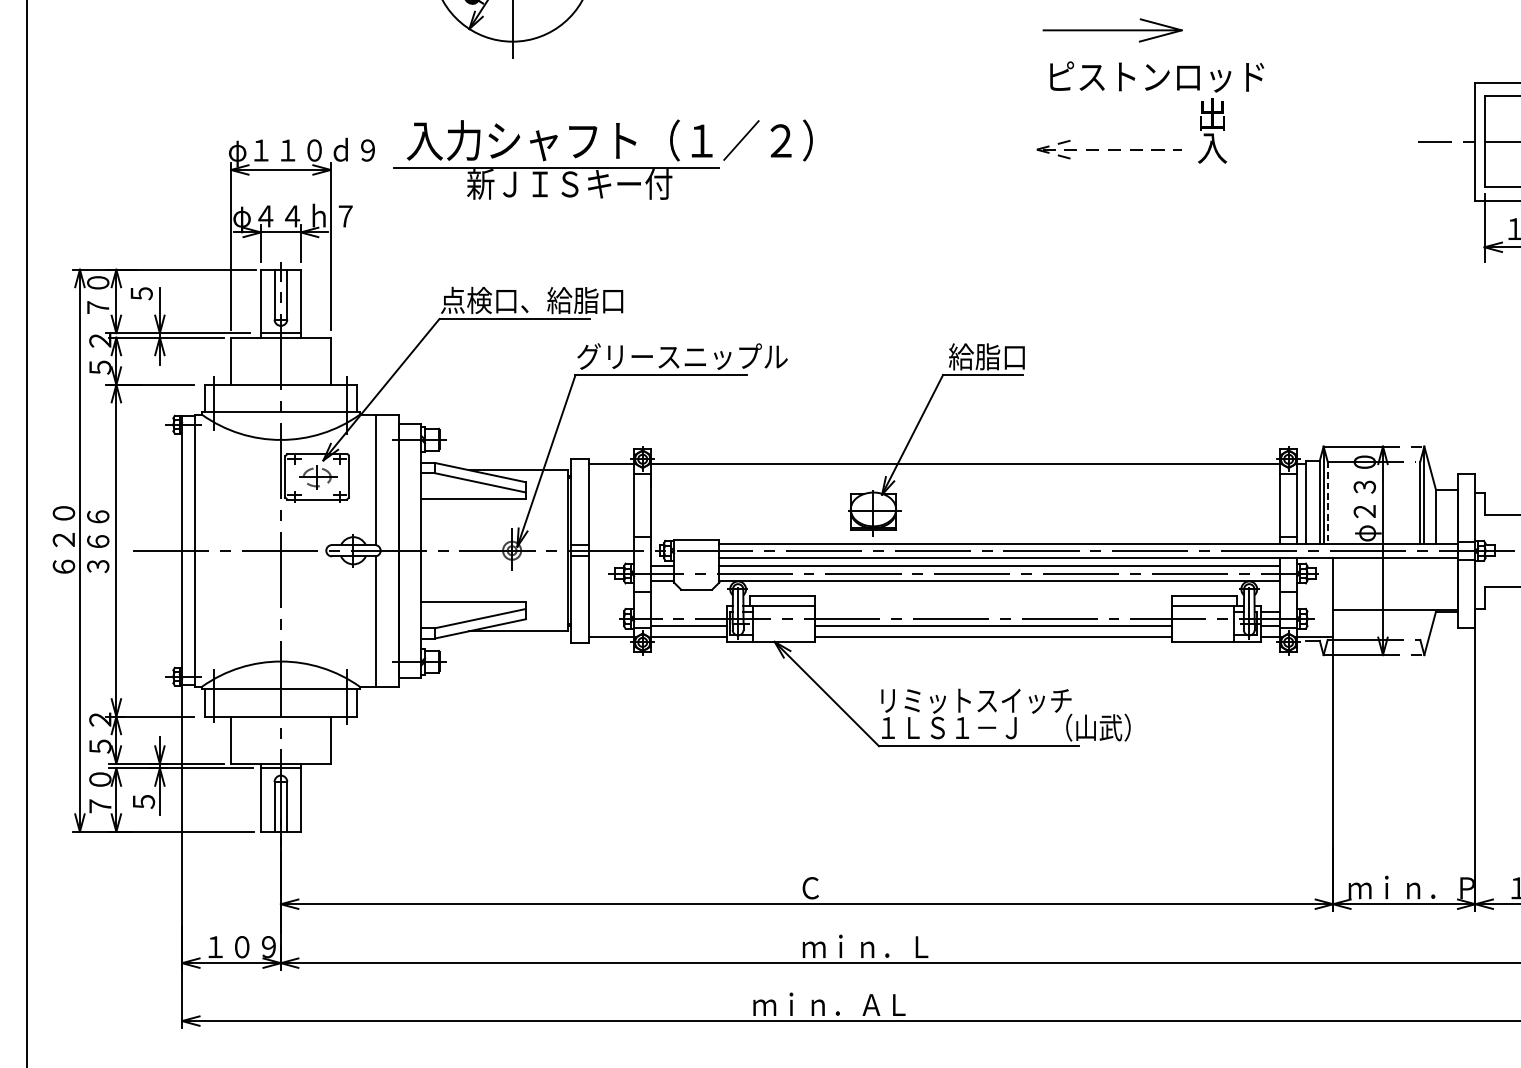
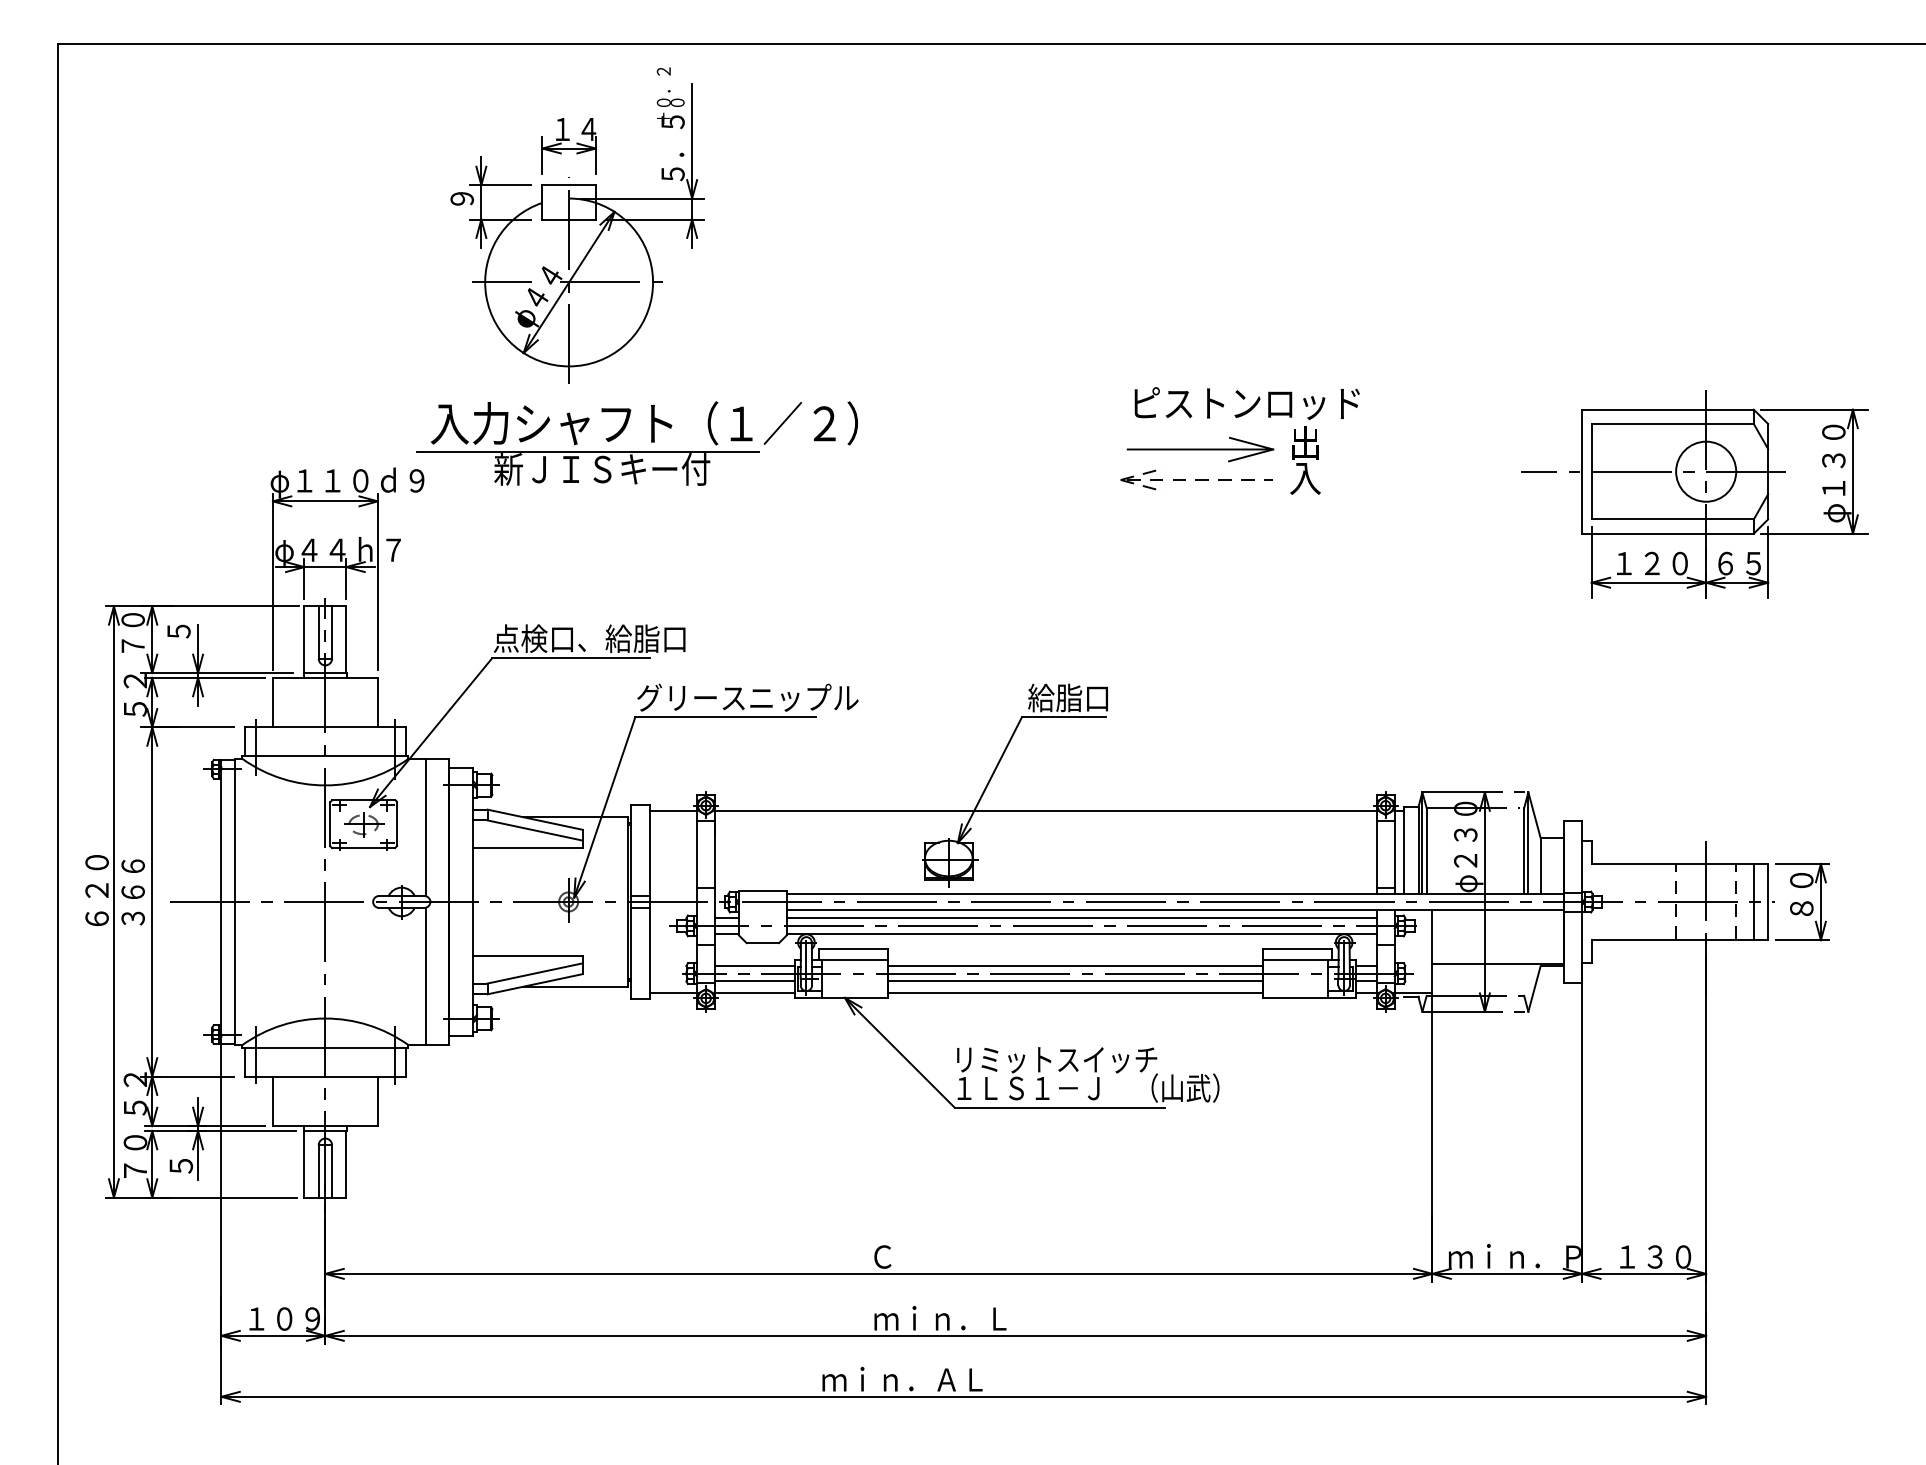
part: (1112, 30) -> (1200, 449), moved
part: (602, 167) -> (636, 451), moved
line: (1327, 502) -> (1426, 851), dashed -> solid
line: (688, 611) -> (754, 965), added
line: (992, 611) -> (1074, 965), added

